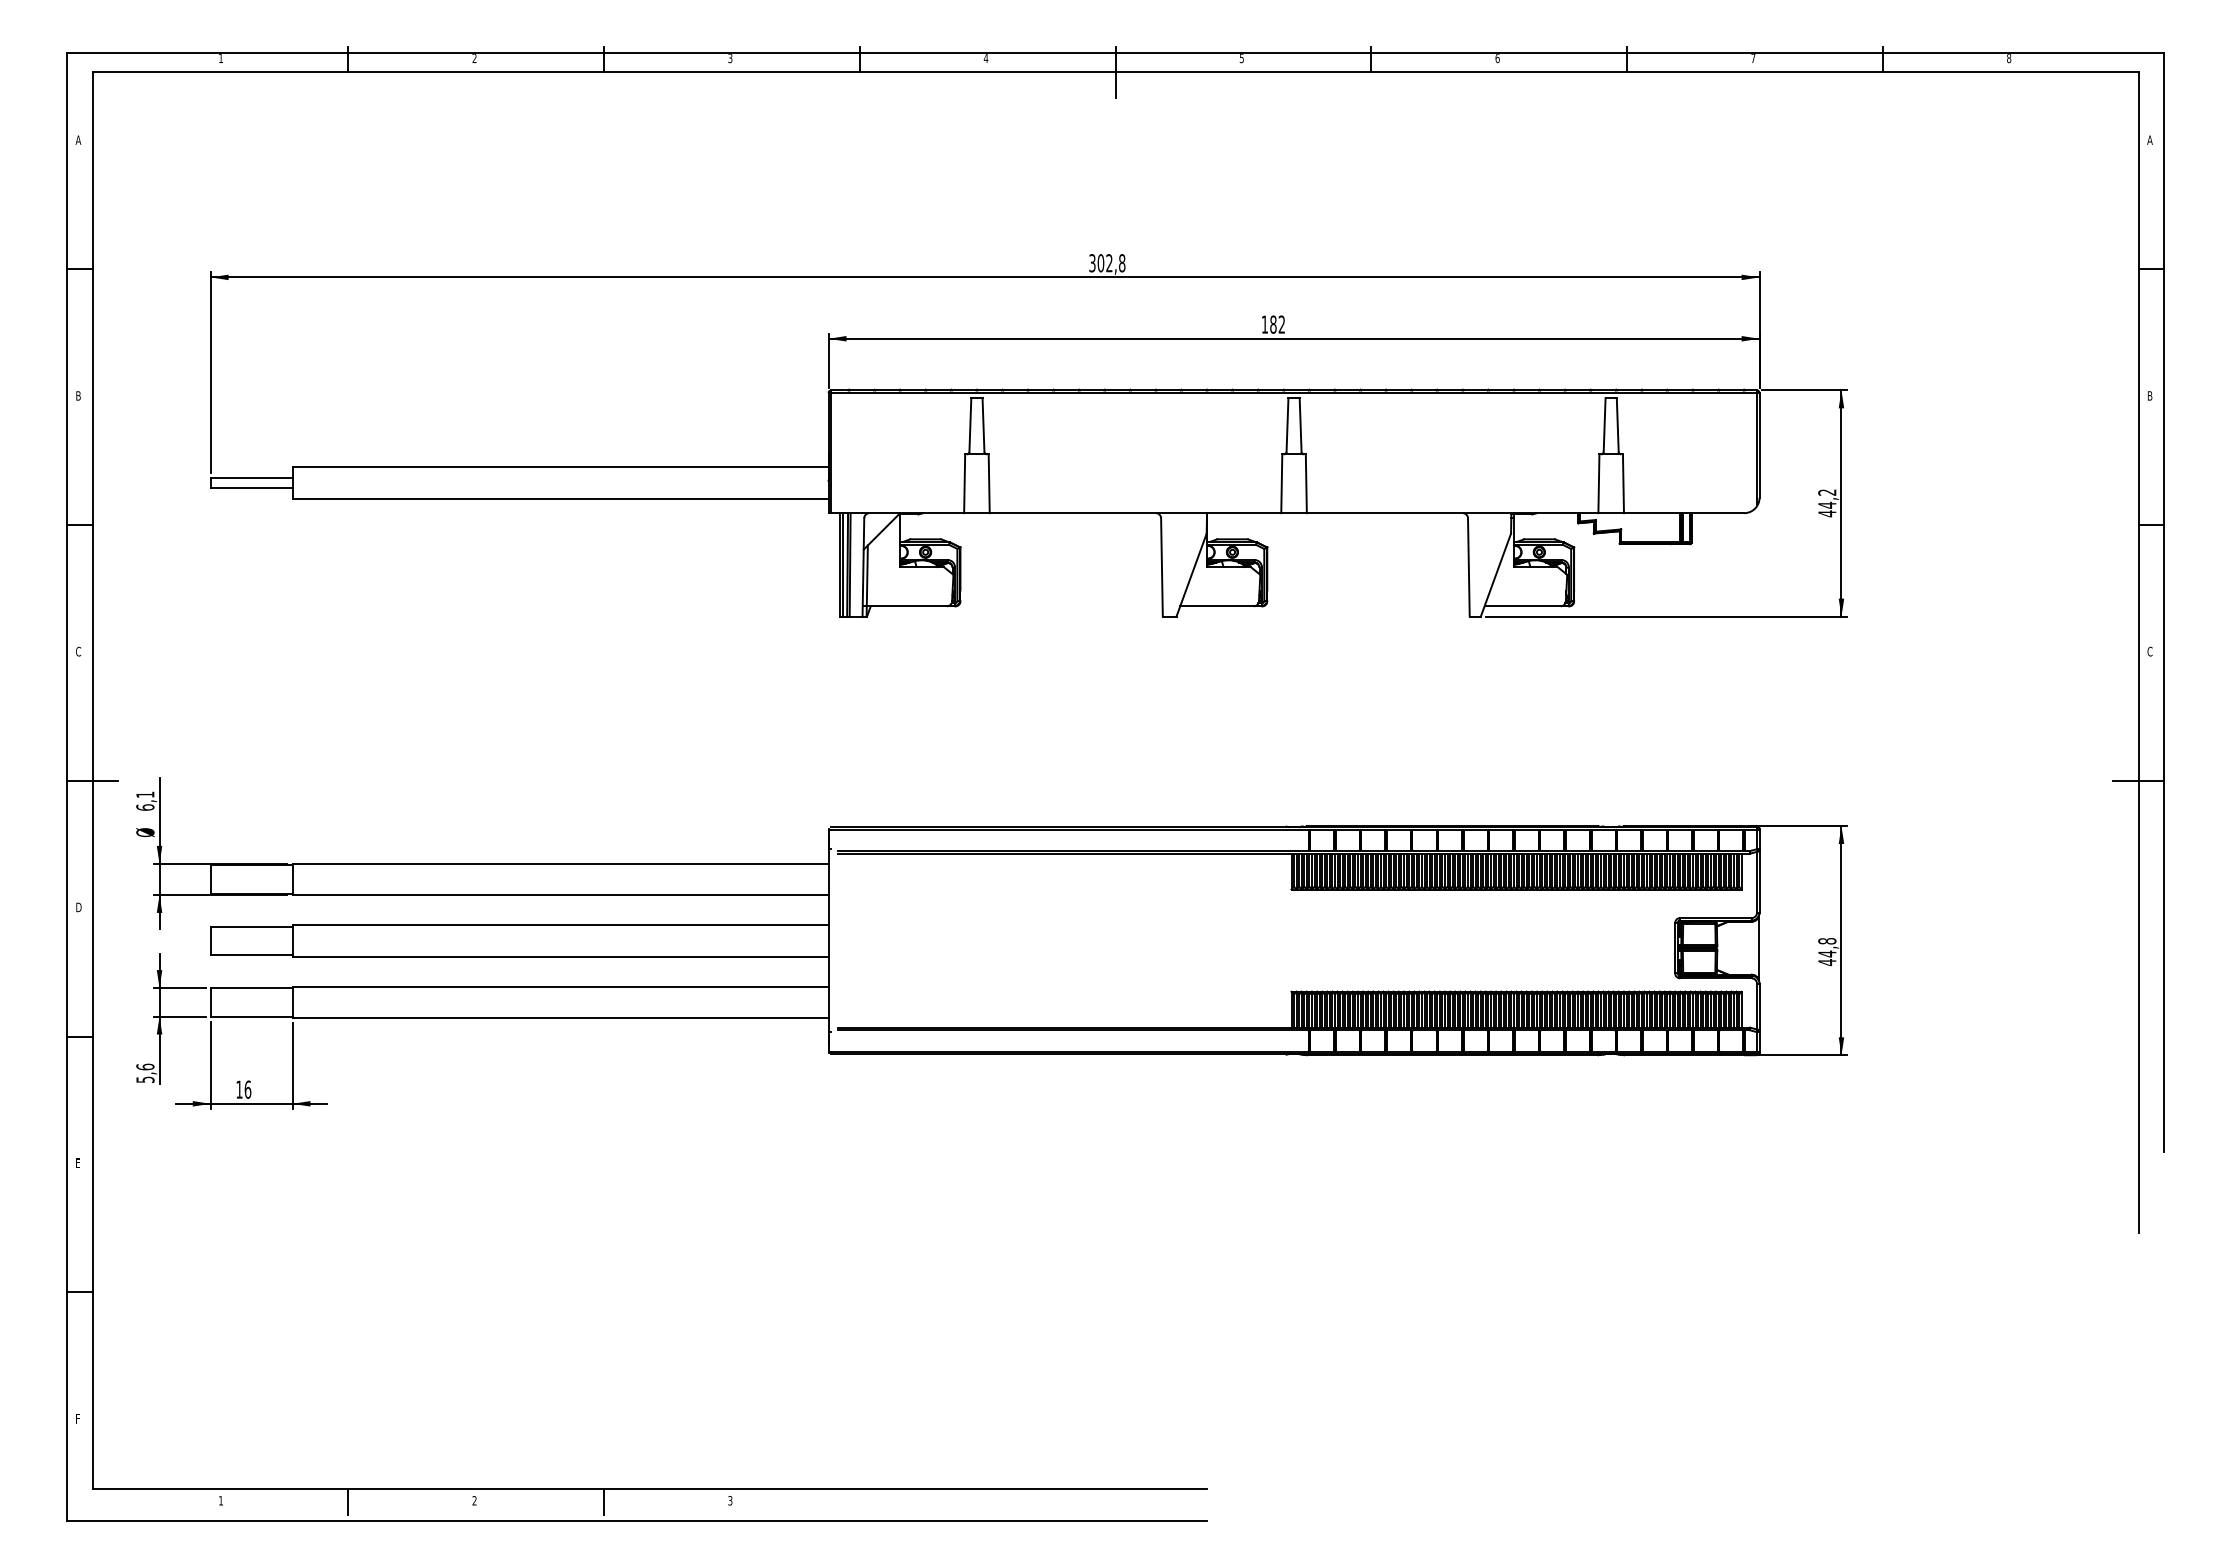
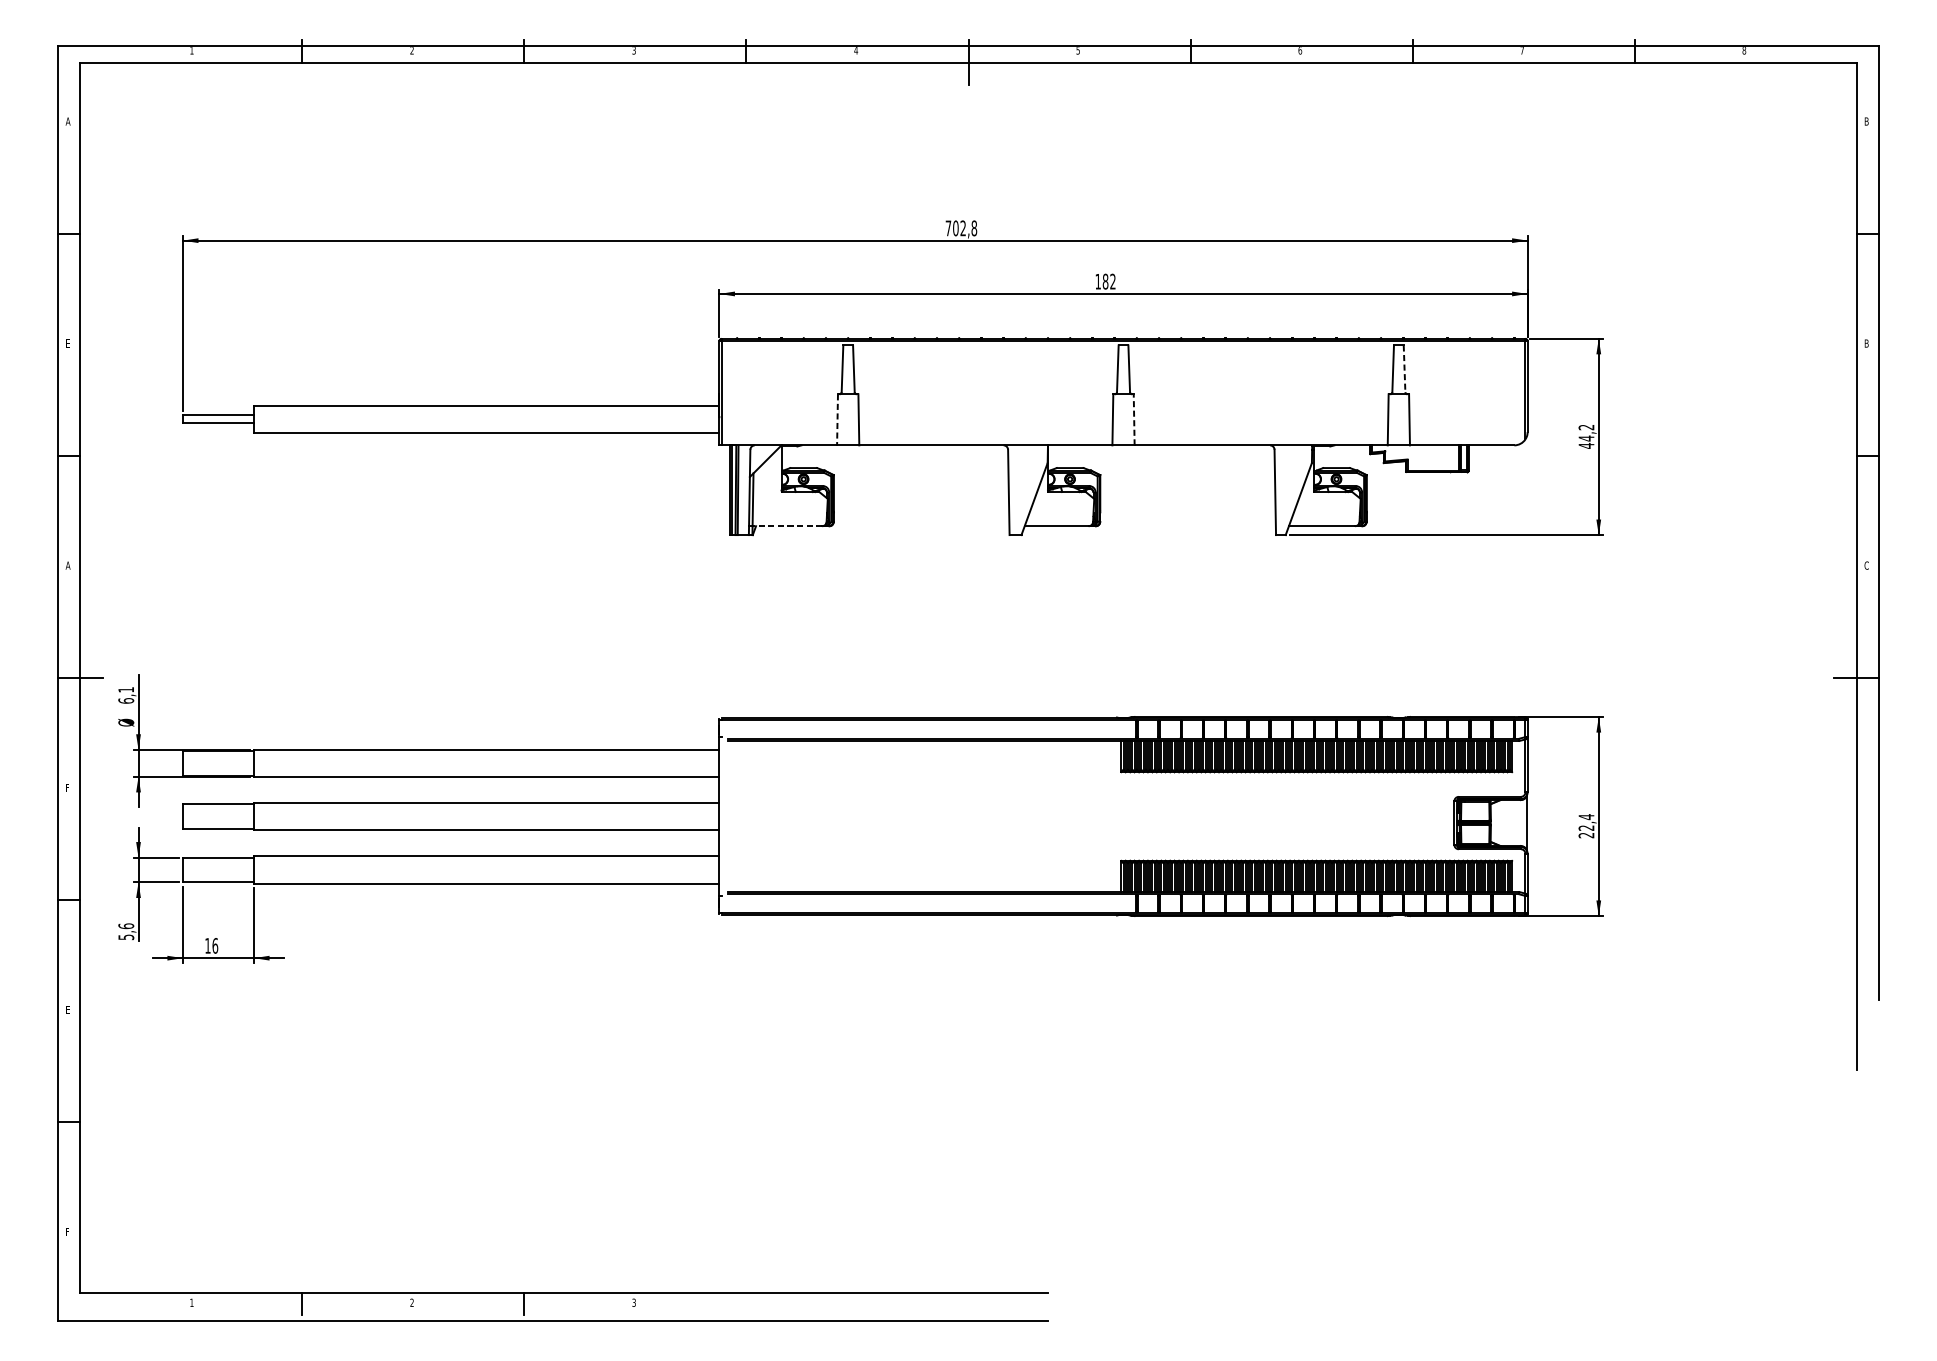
text: (2149, 139) -> (1866, 120), A -> B
text: (1092, 263) -> (948, 228), 302,8 -> 702,8
text: (78, 395) -> (68, 343), B -> E
line: (1617, 425) -> (1404, 369), solid -> dashed
line: (1306, 483) -> (1134, 419), solid -> dashed
line: (964, 484) -> (837, 420), solid -> dashed
line: (906, 606) -> (787, 526), solid -> dashed
text: (78, 651) -> (68, 565), C -> A
text: (78, 907) -> (68, 787), D -> F
text: (1827, 951) -> (1586, 825), 44,8 -> 22,4

